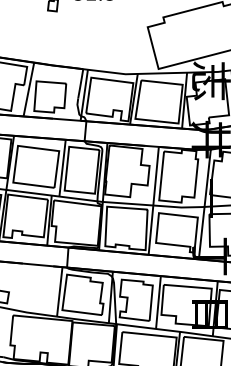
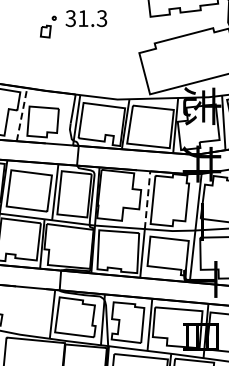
line: (29, 89) -> (22, 114), solid -> dashed
line: (156, 175) -> (147, 199), solid -> dashed

